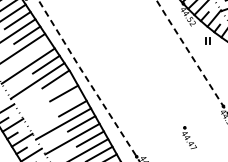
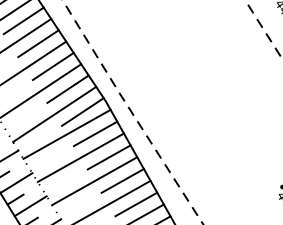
line: (36, 49) -> (52, 65), added
line: (45, 93) -> (66, 133), added
line: (54, 108) -> (80, 157), added

